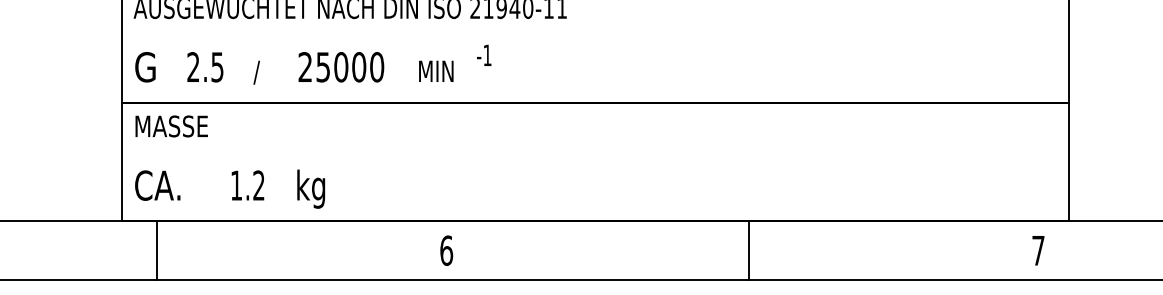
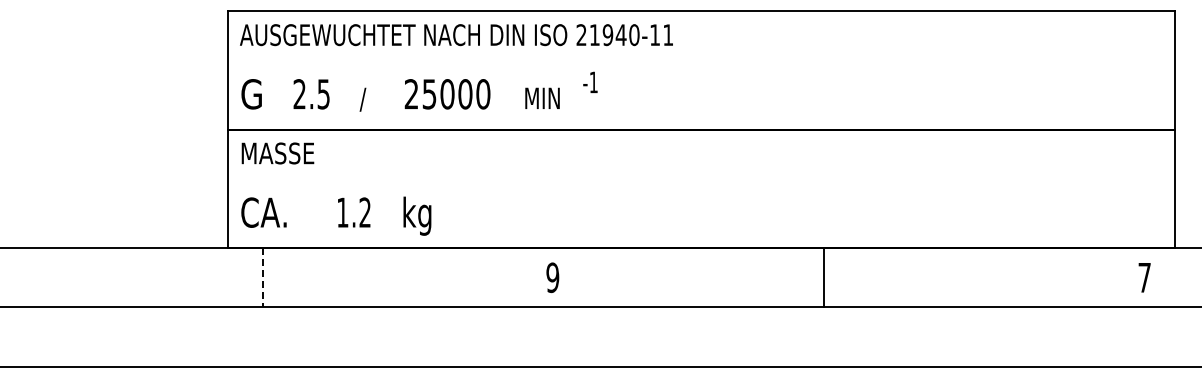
line: (157, 250) -> (263, 277), solid -> dashed
text: (446, 250) -> (552, 277), 6 -> 9
line: (749, 250) -> (824, 277), moved

